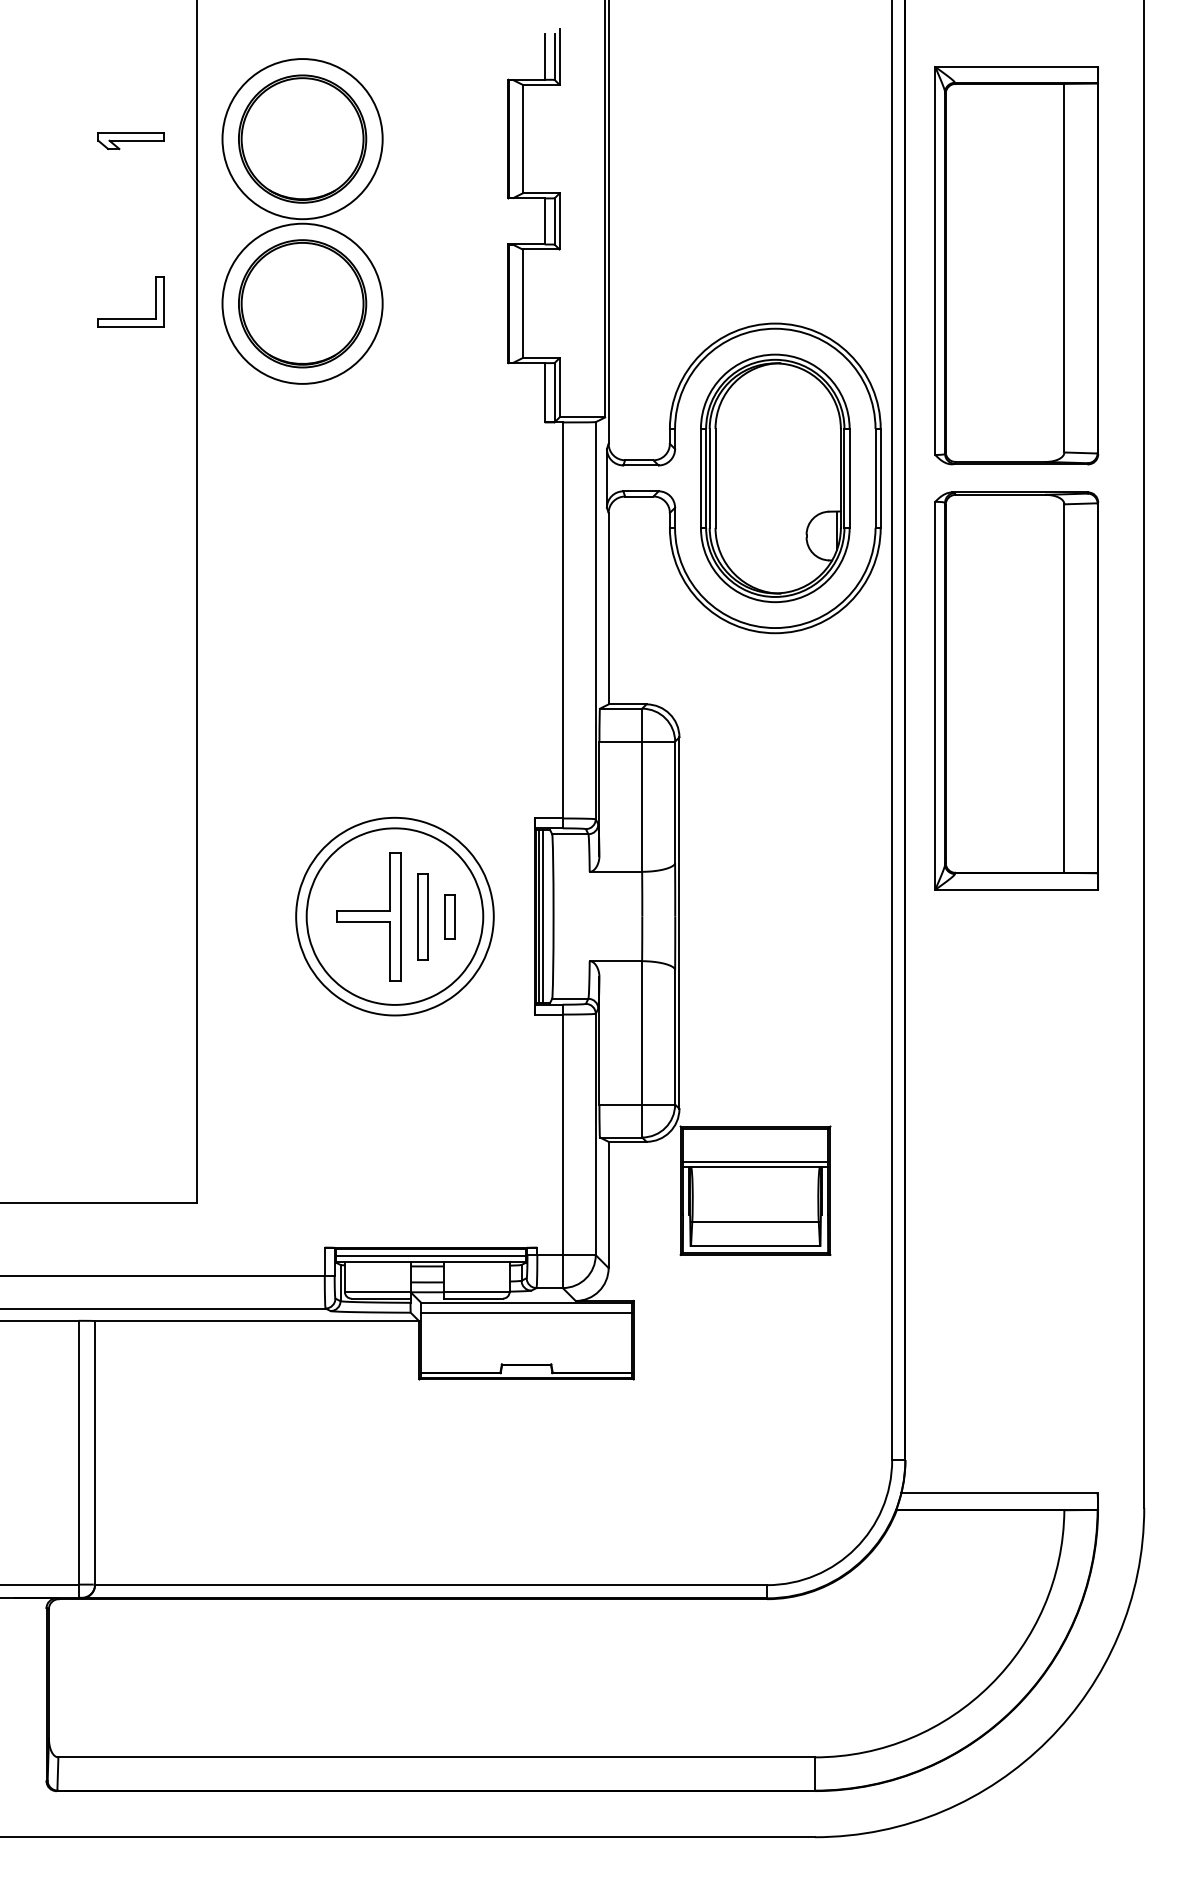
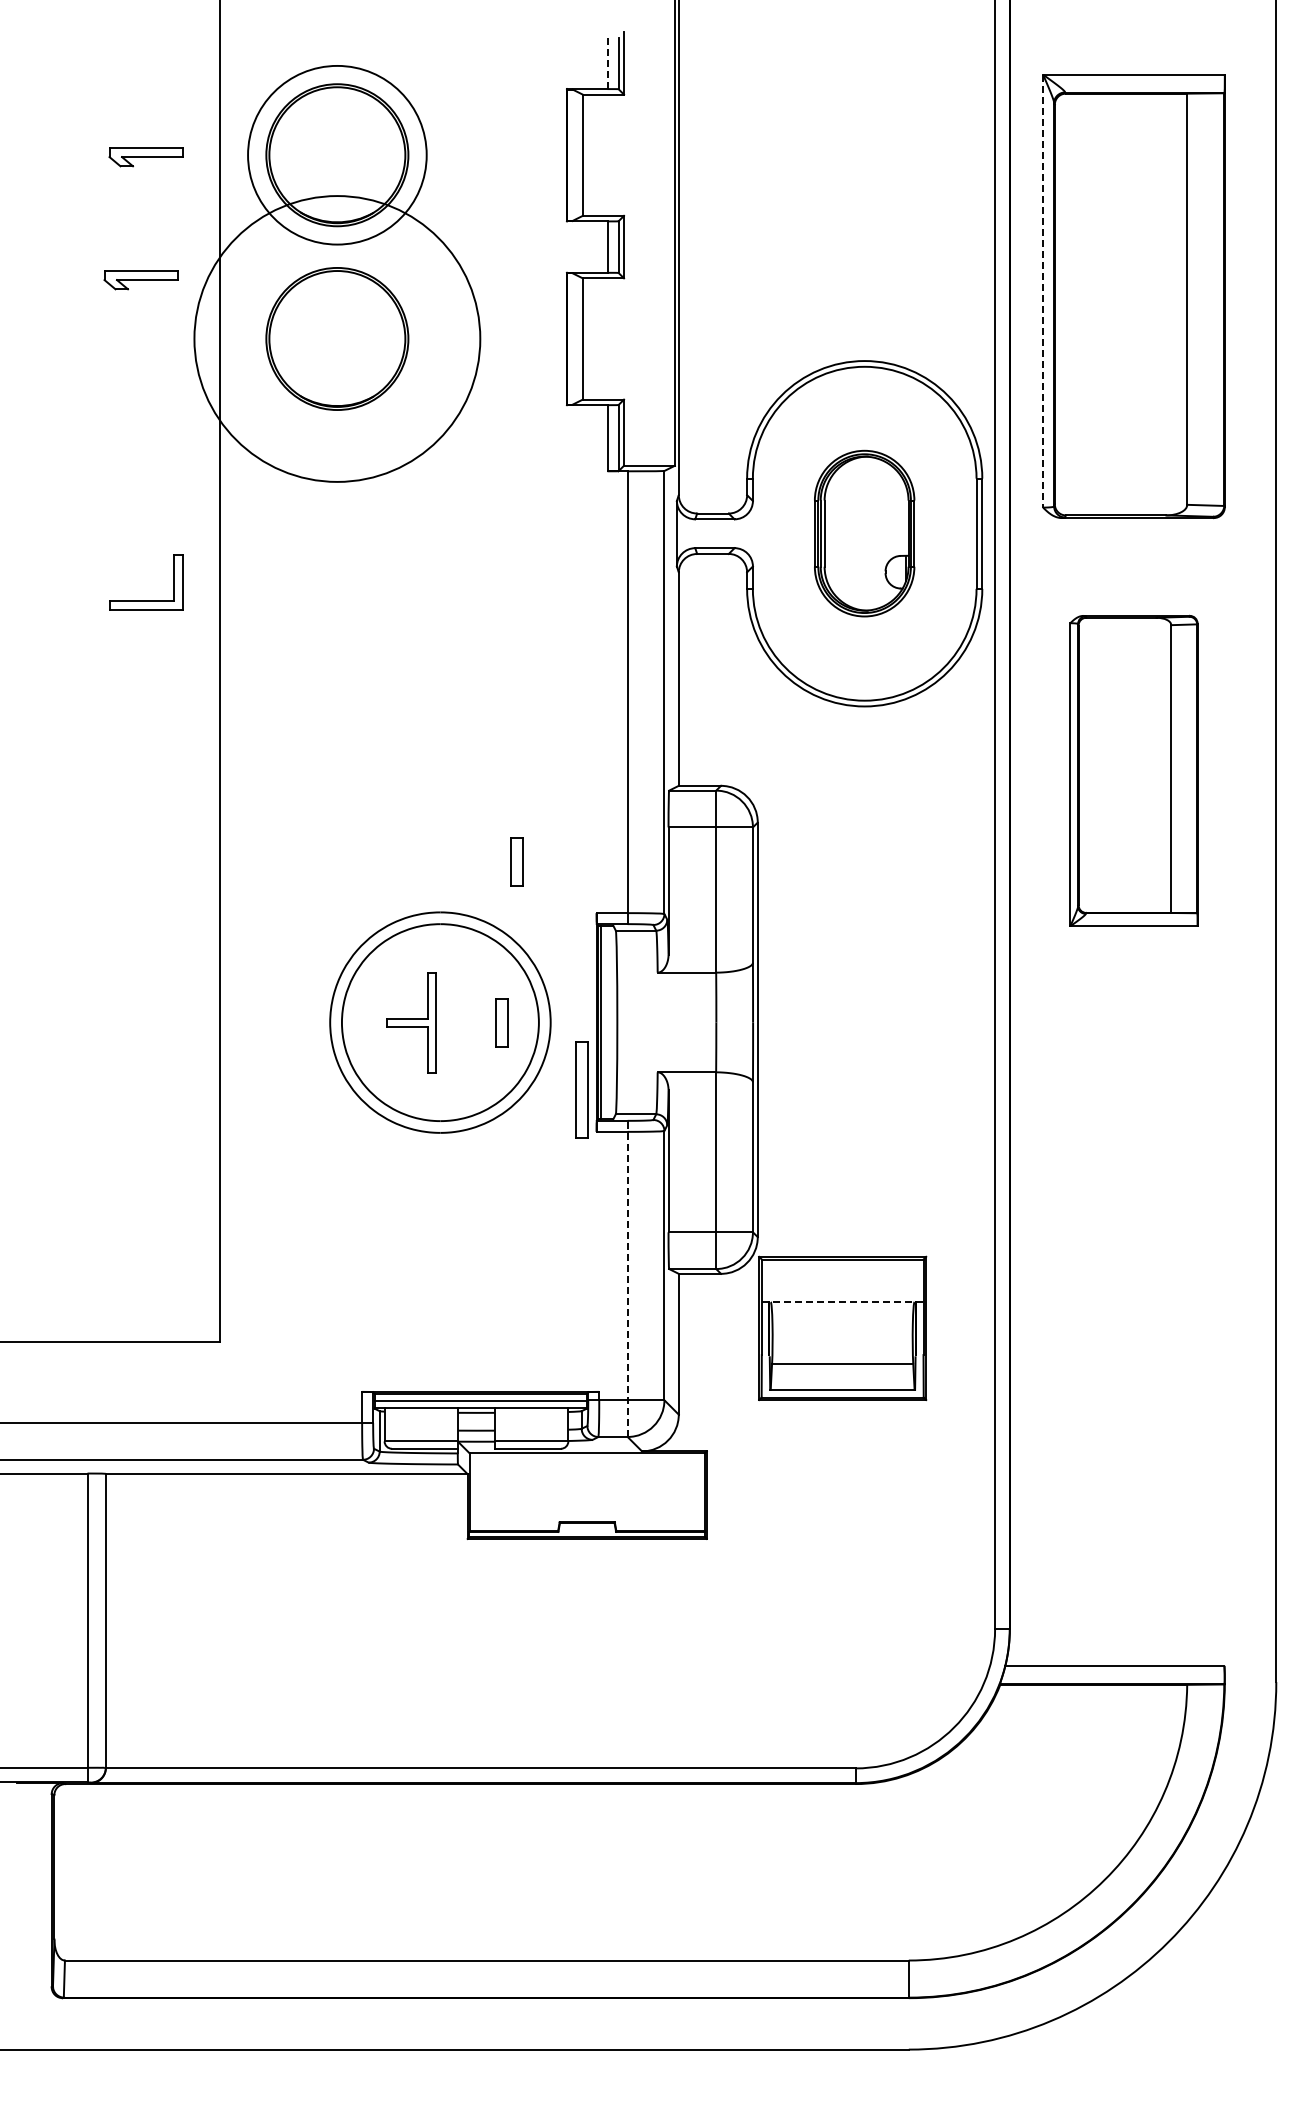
line: (544, 56) -> (607, 63), solid -> dashed
part: (126, 251) -> (140, 280), added
line: (935, 261) -> (1043, 291), solid -> dashed
circle: (302, 303) -> (337, 338), size x1.6
part: (131, 318) -> (146, 600), moved
part: (775, 478) -> (864, 533), size x0.6
part: (1016, 690) -> (1133, 770), size x0.7
part: (463, 772) -> (516, 861), added
part: (369, 916) -> (411, 1022), size x0.7
part: (422, 916) -> (581, 1089), moved
line: (542, 916) -> (605, 1022), removed
line: (562, 1146) -> (627, 1278), solid -> dashed
line: (755, 1161) -> (842, 1295), removed
line: (755, 1167) -> (842, 1302), solid -> dashed
line: (525, 1312) -> (586, 1464), removed

